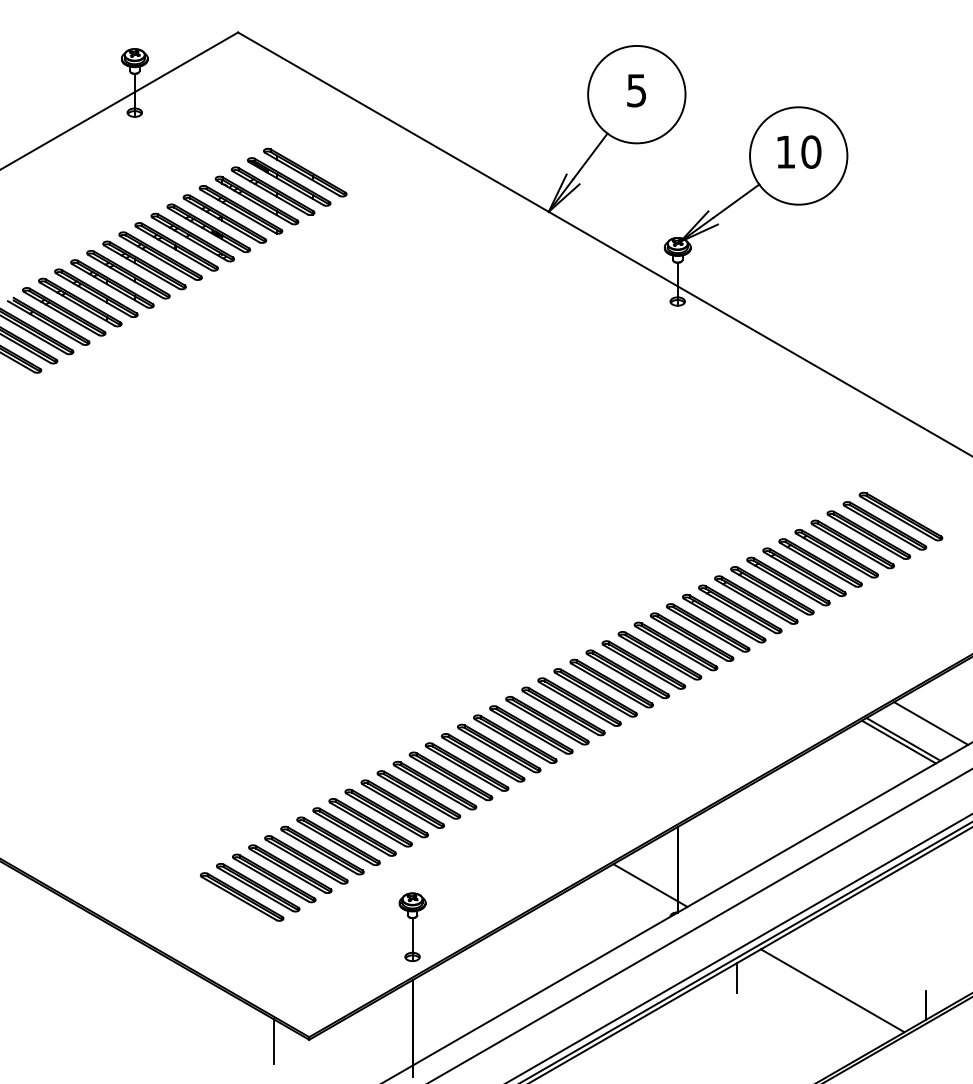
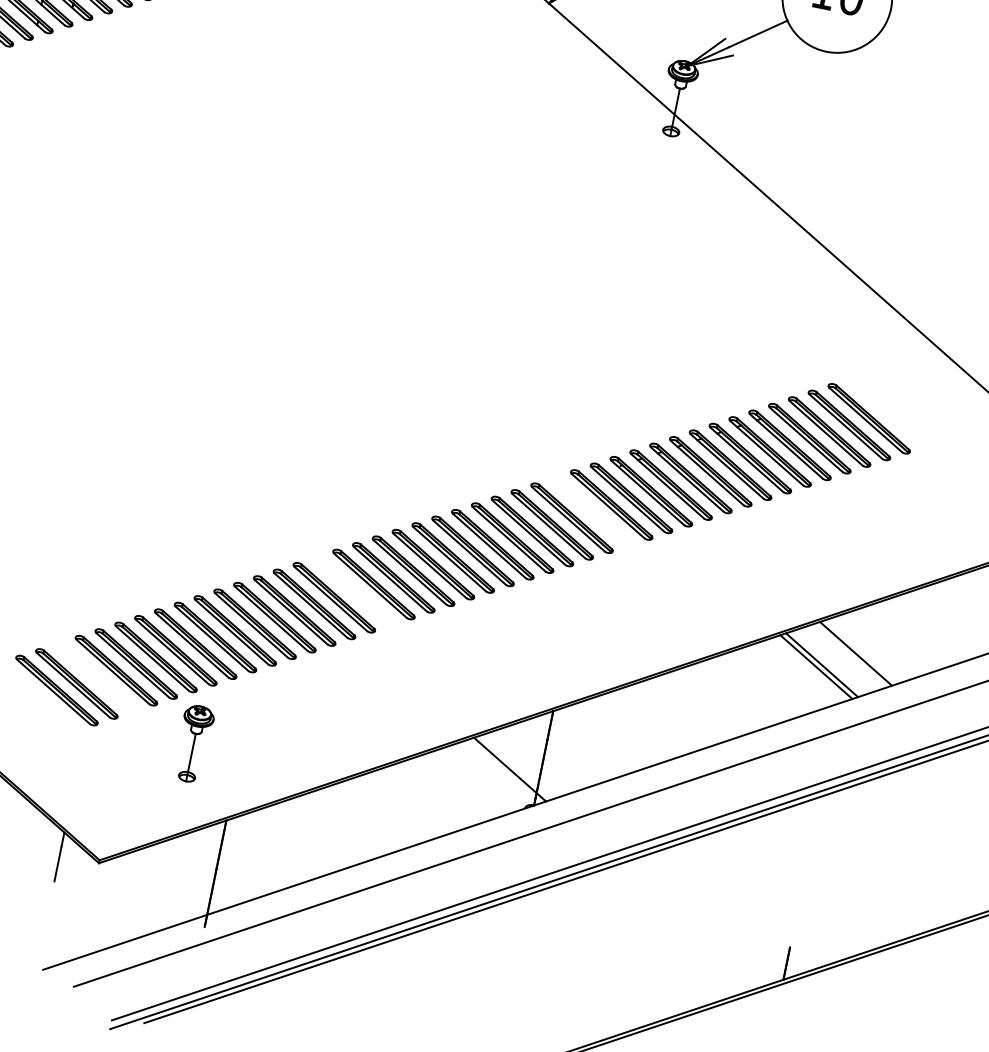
part: (675, 646) -> (591, 511), removed
part: (483, 757) -> (354, 590), removed
part: (274, 878) -> (96, 677), removed
part: (412, 927) -> (193, 744), moved
line: (737, 977) -> (585, 890), removed
line: (832, 990) -> (687, 926), removed

